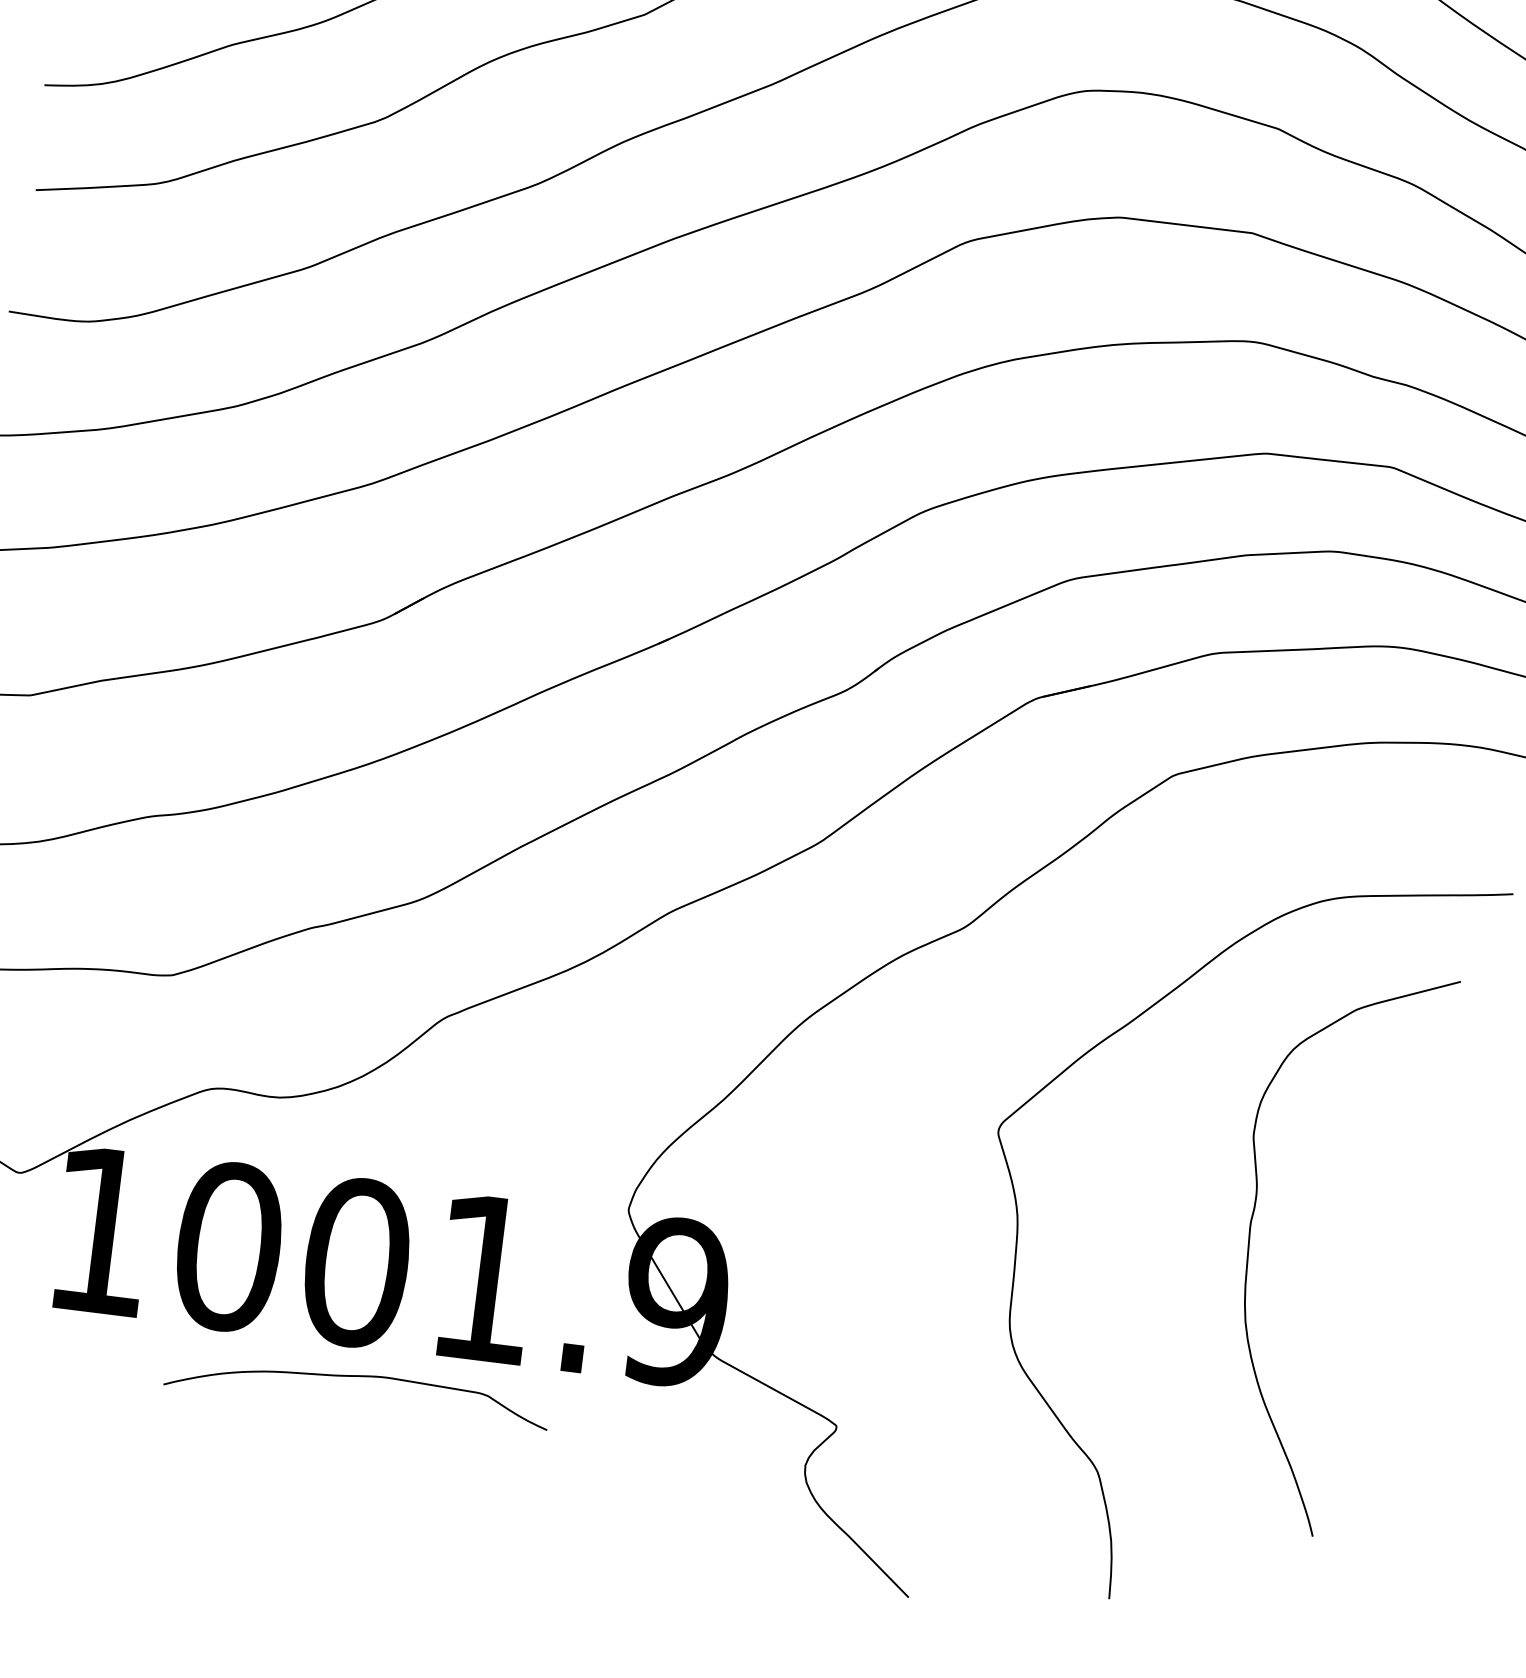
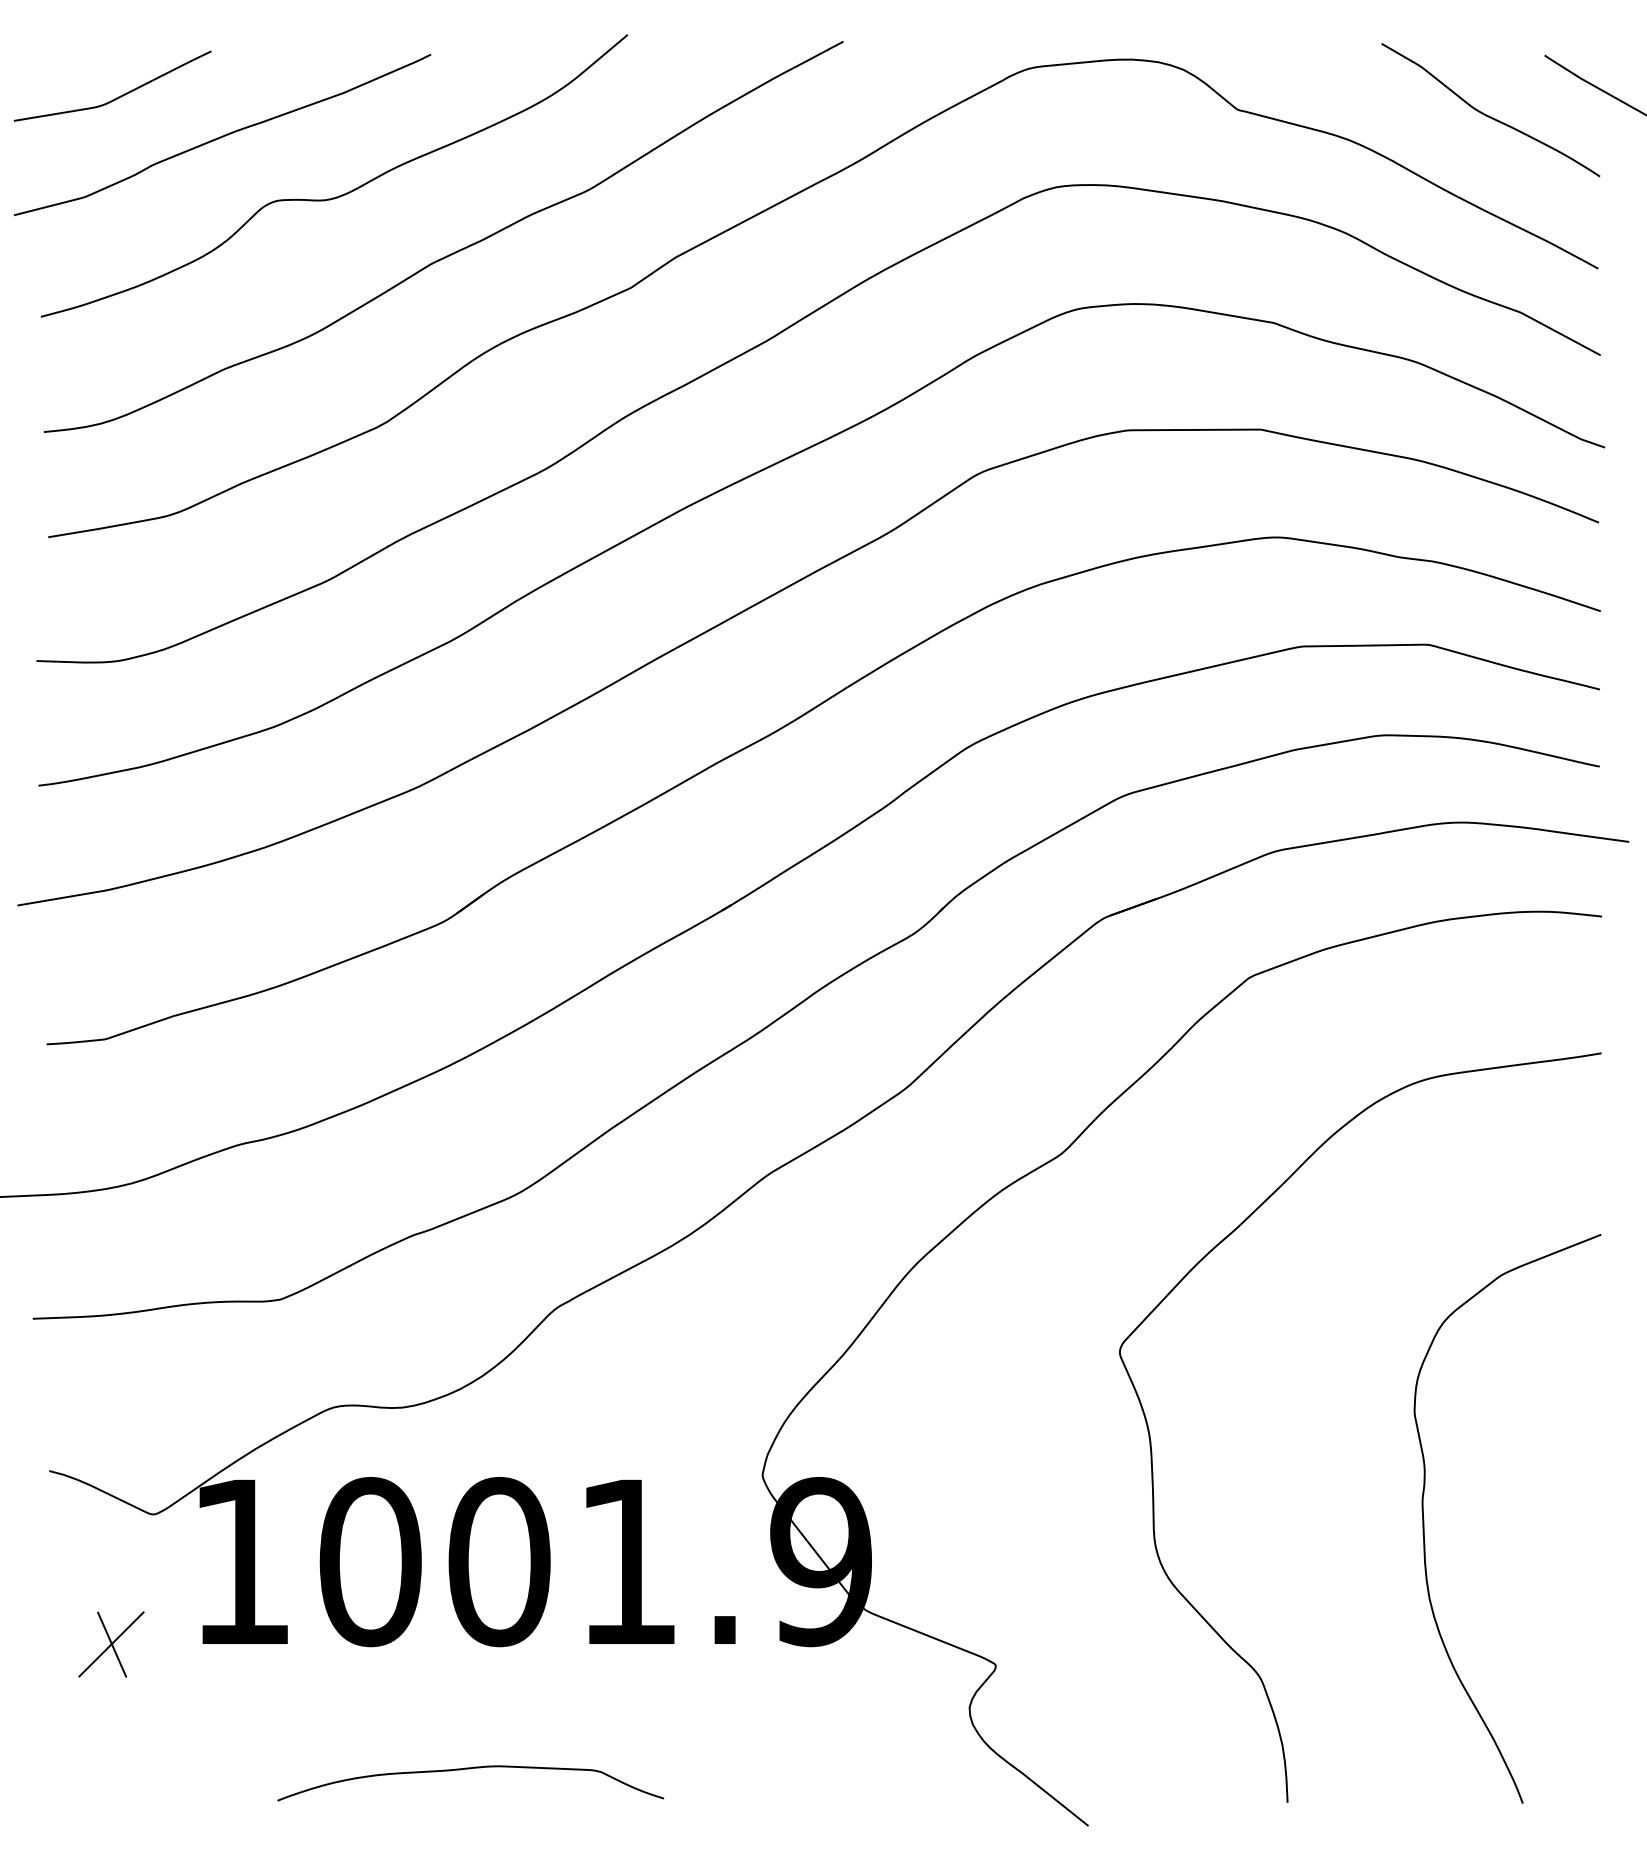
curve: (1250, 1242) -> (1424, 1519), moved
curve: (358, 1377) -> (470, 1769), moved

